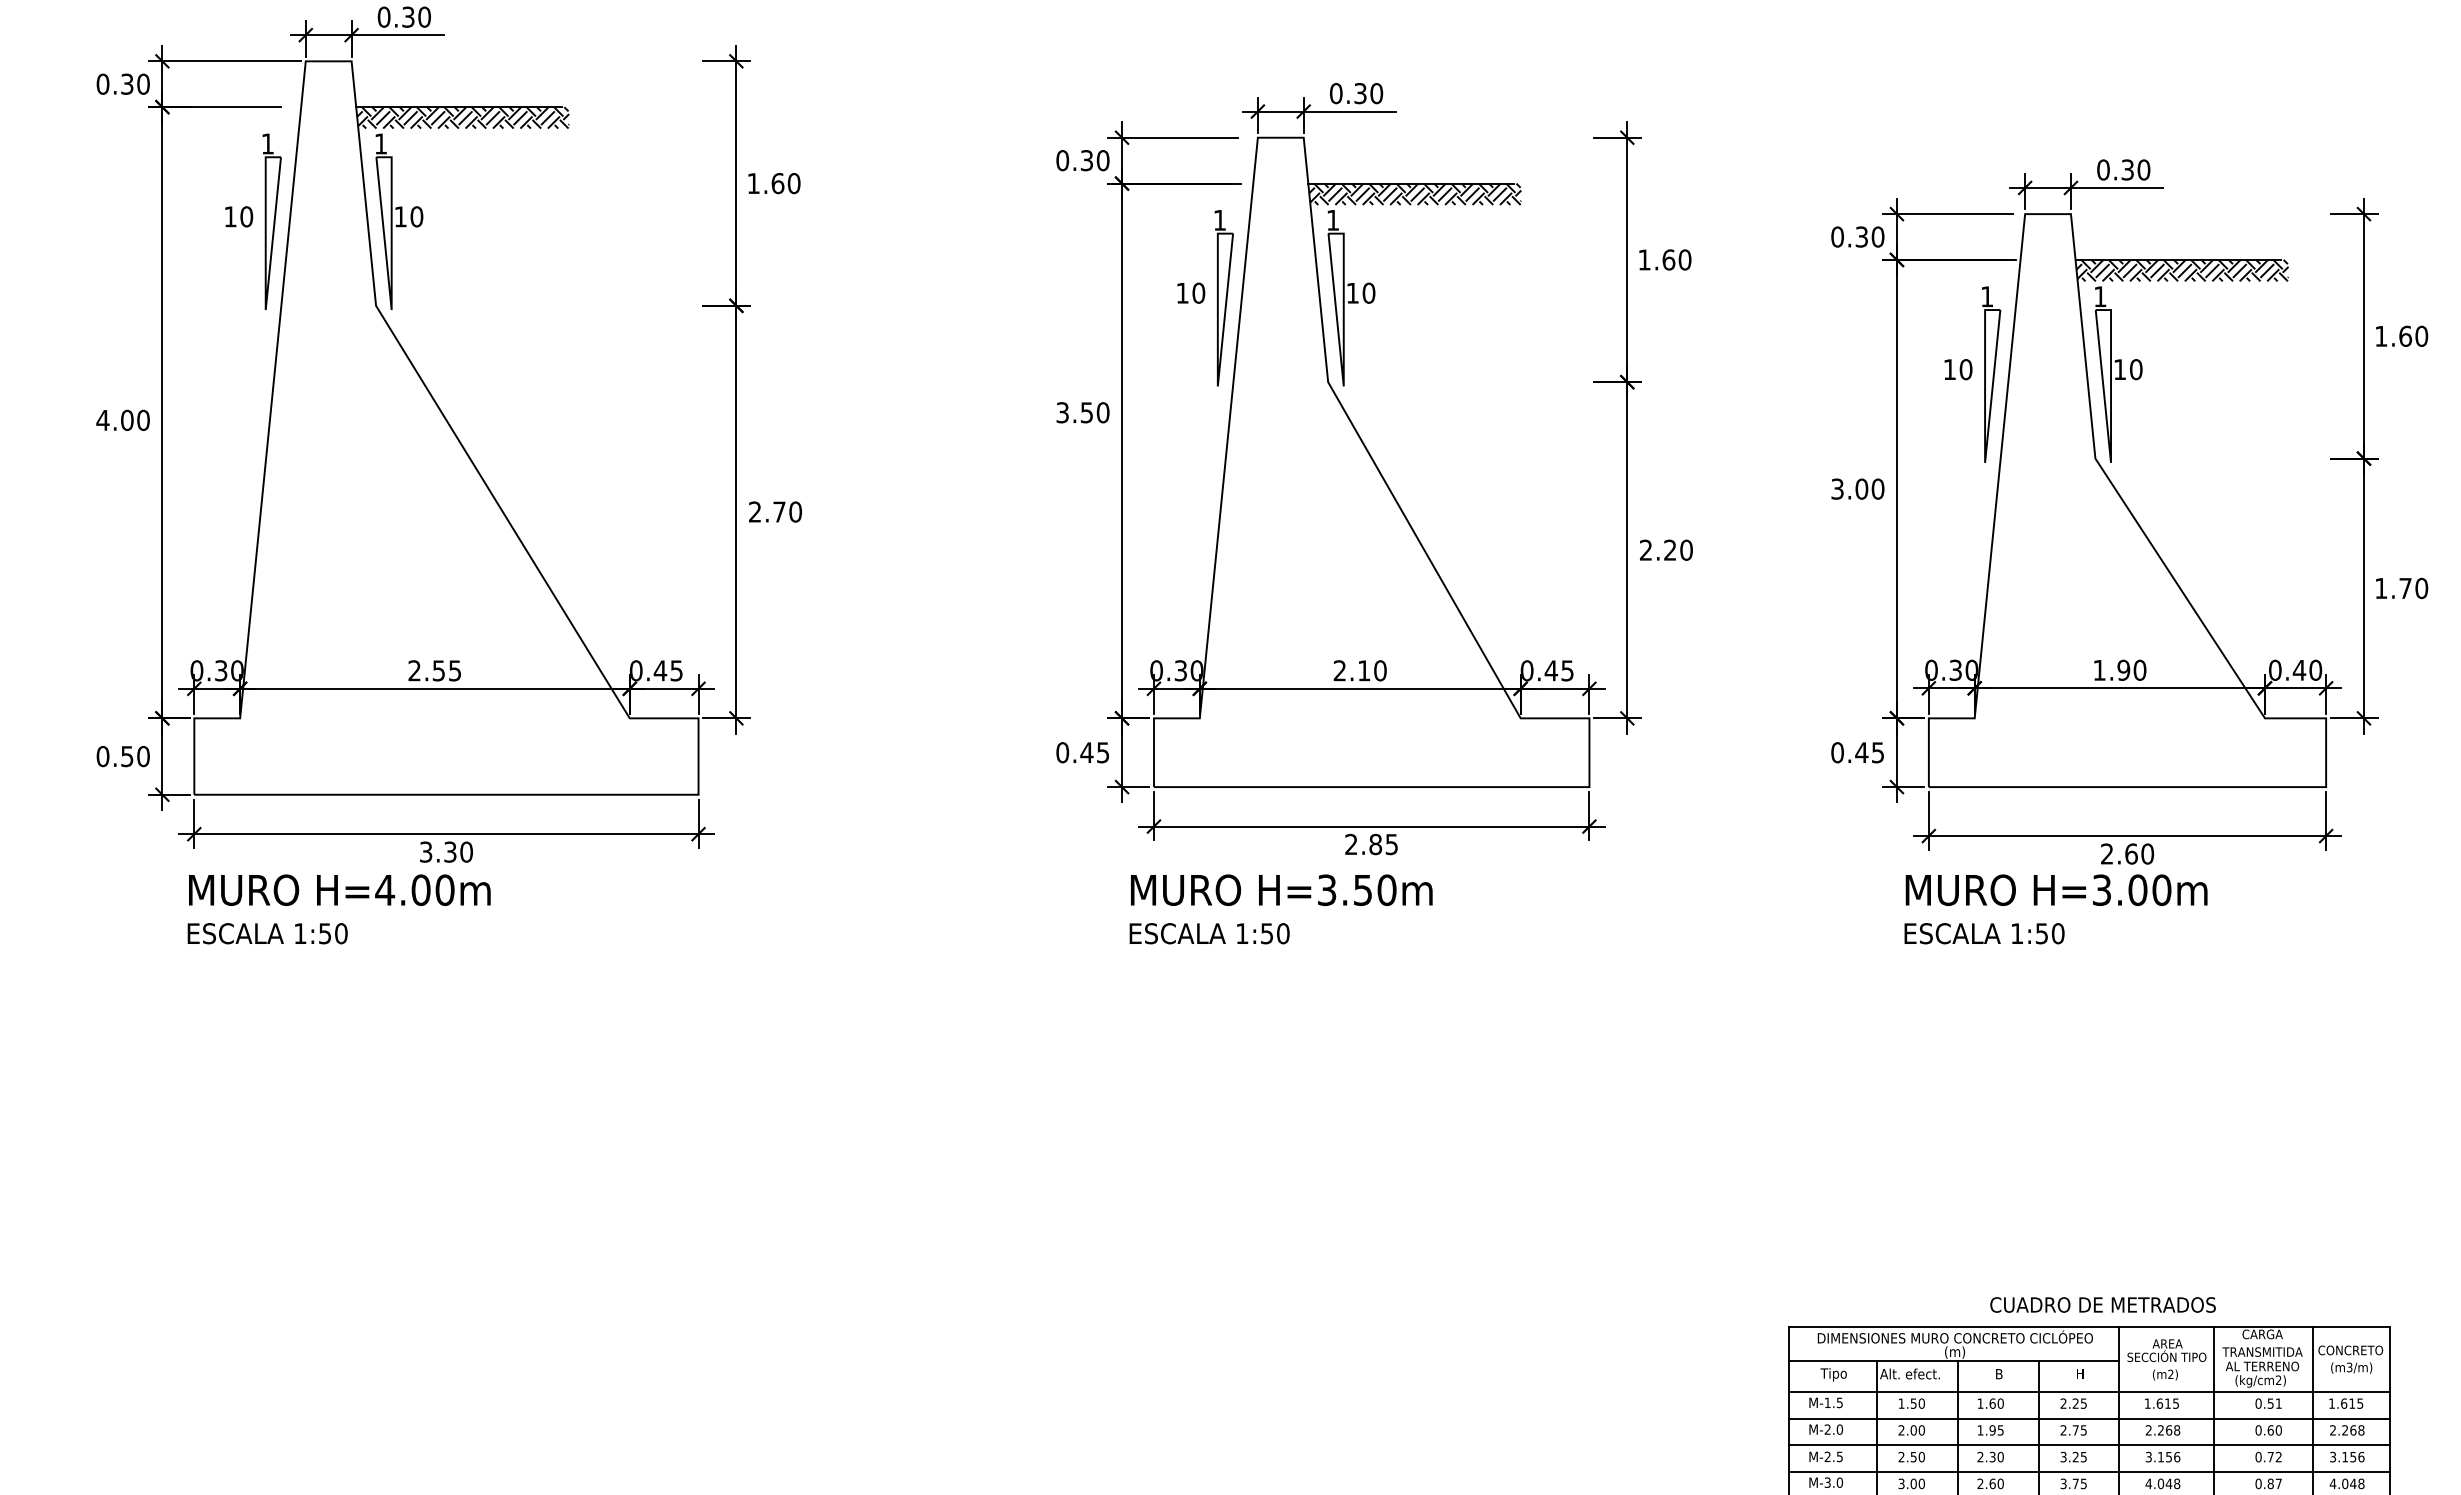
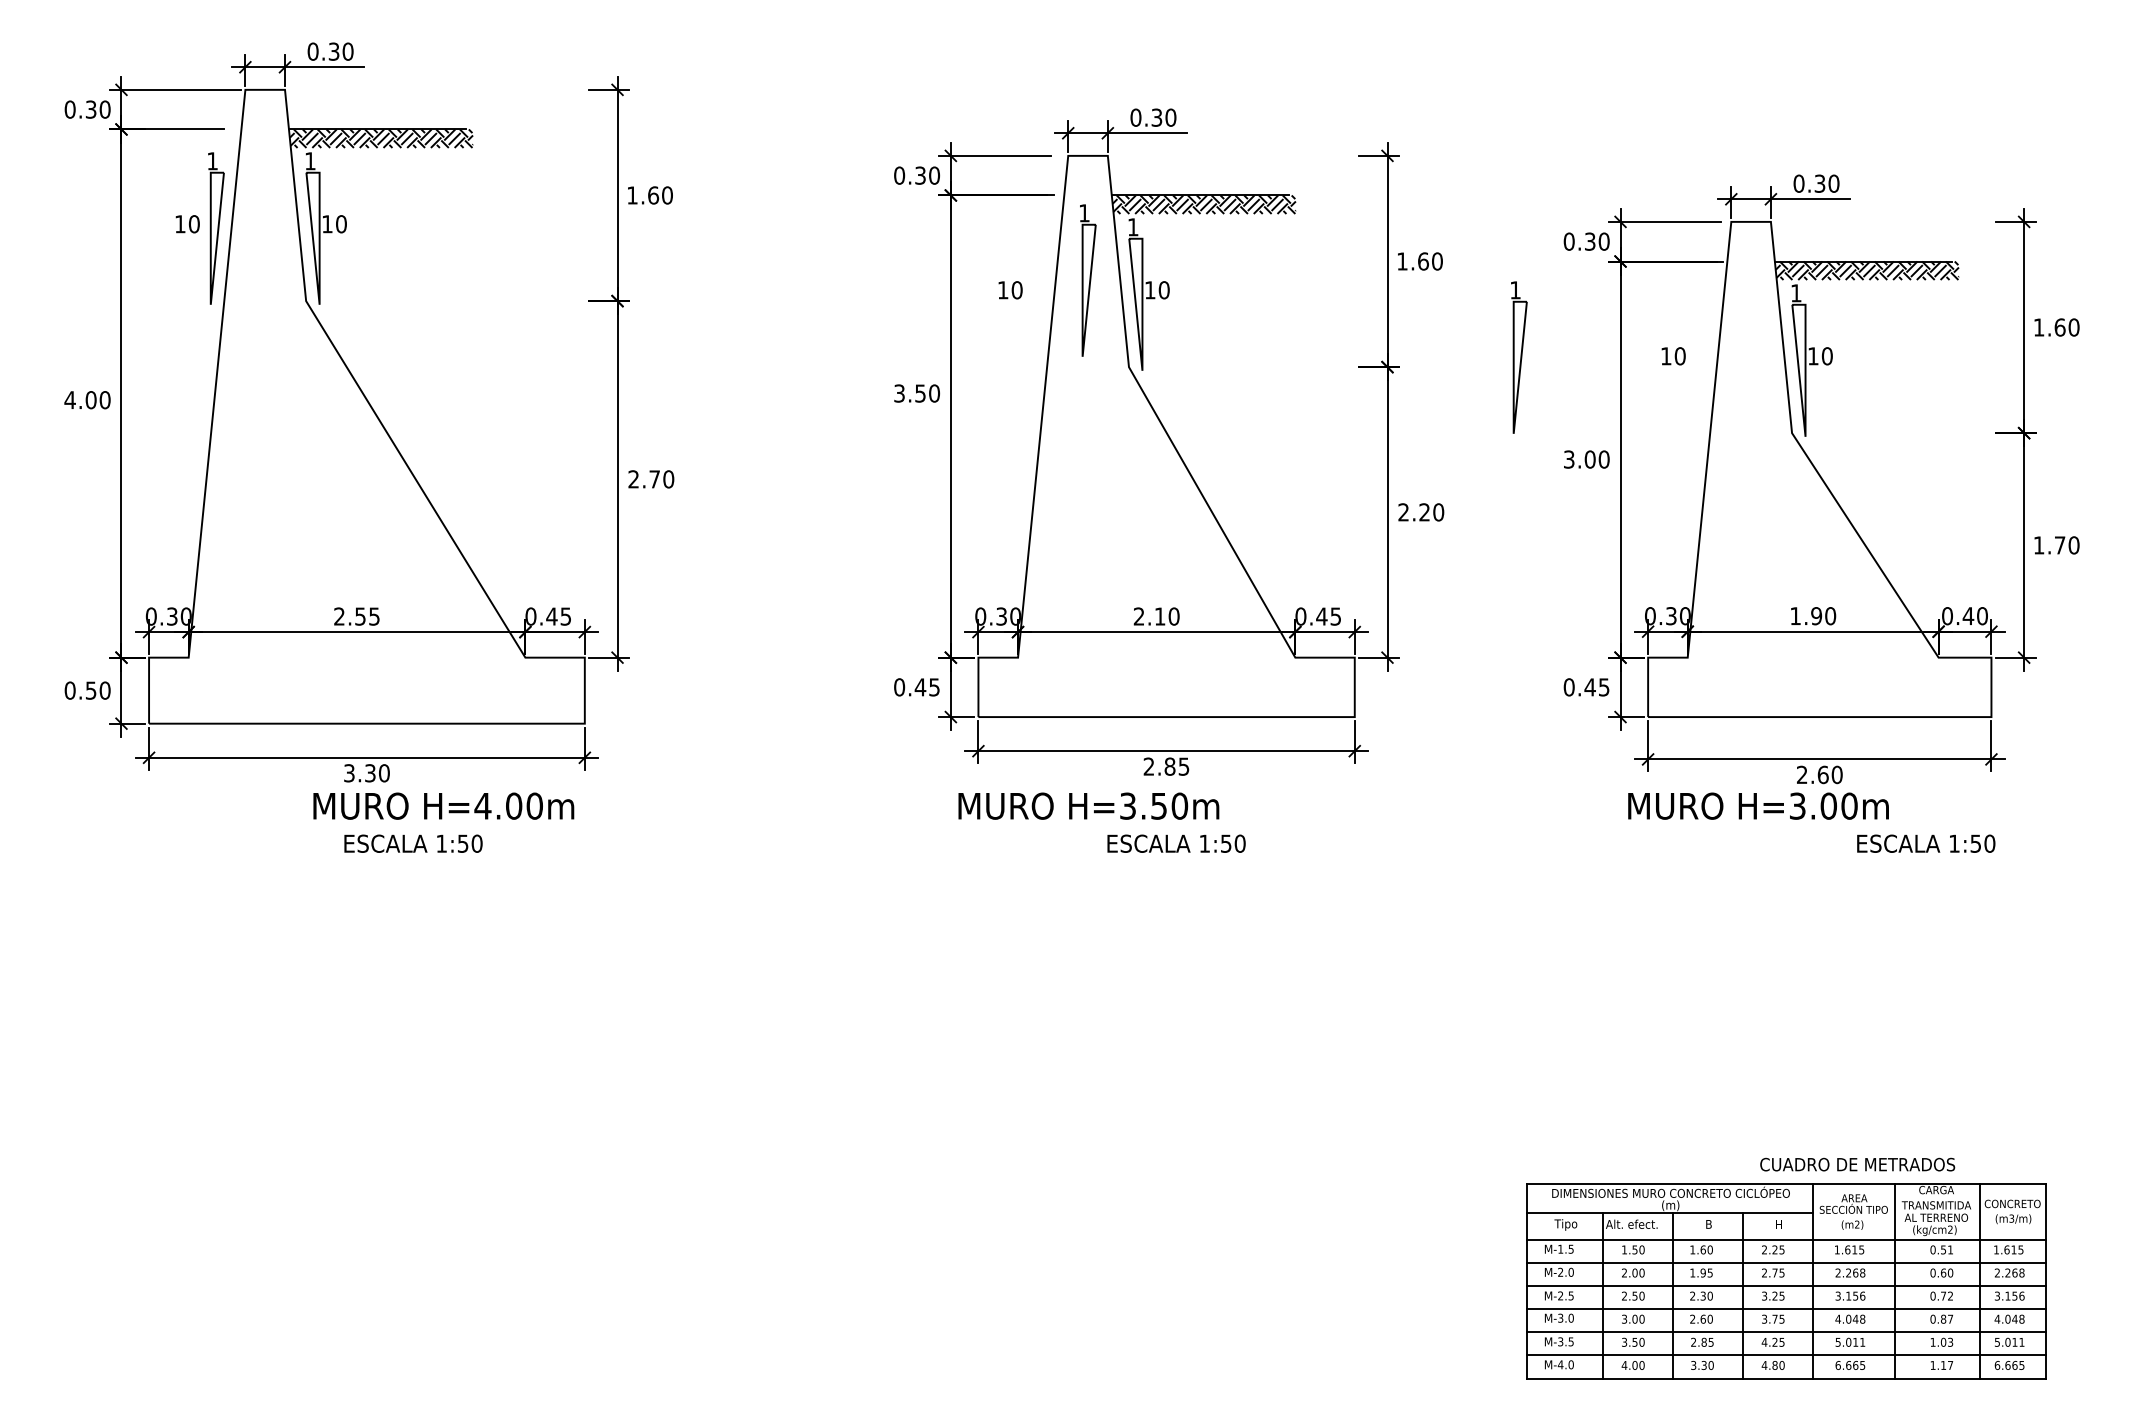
part: (1224, 298) -> (1088, 280), moved
part: (1991, 374) -> (1519, 357), moved
text: (339, 889) -> (443, 805), moved
text: (267, 933) -> (413, 843), moved
text: (1209, 933) -> (1176, 843), moved
text: (1984, 933) -> (1926, 843), moved
text: (2102, 1304) -> (1857, 1164), moved

